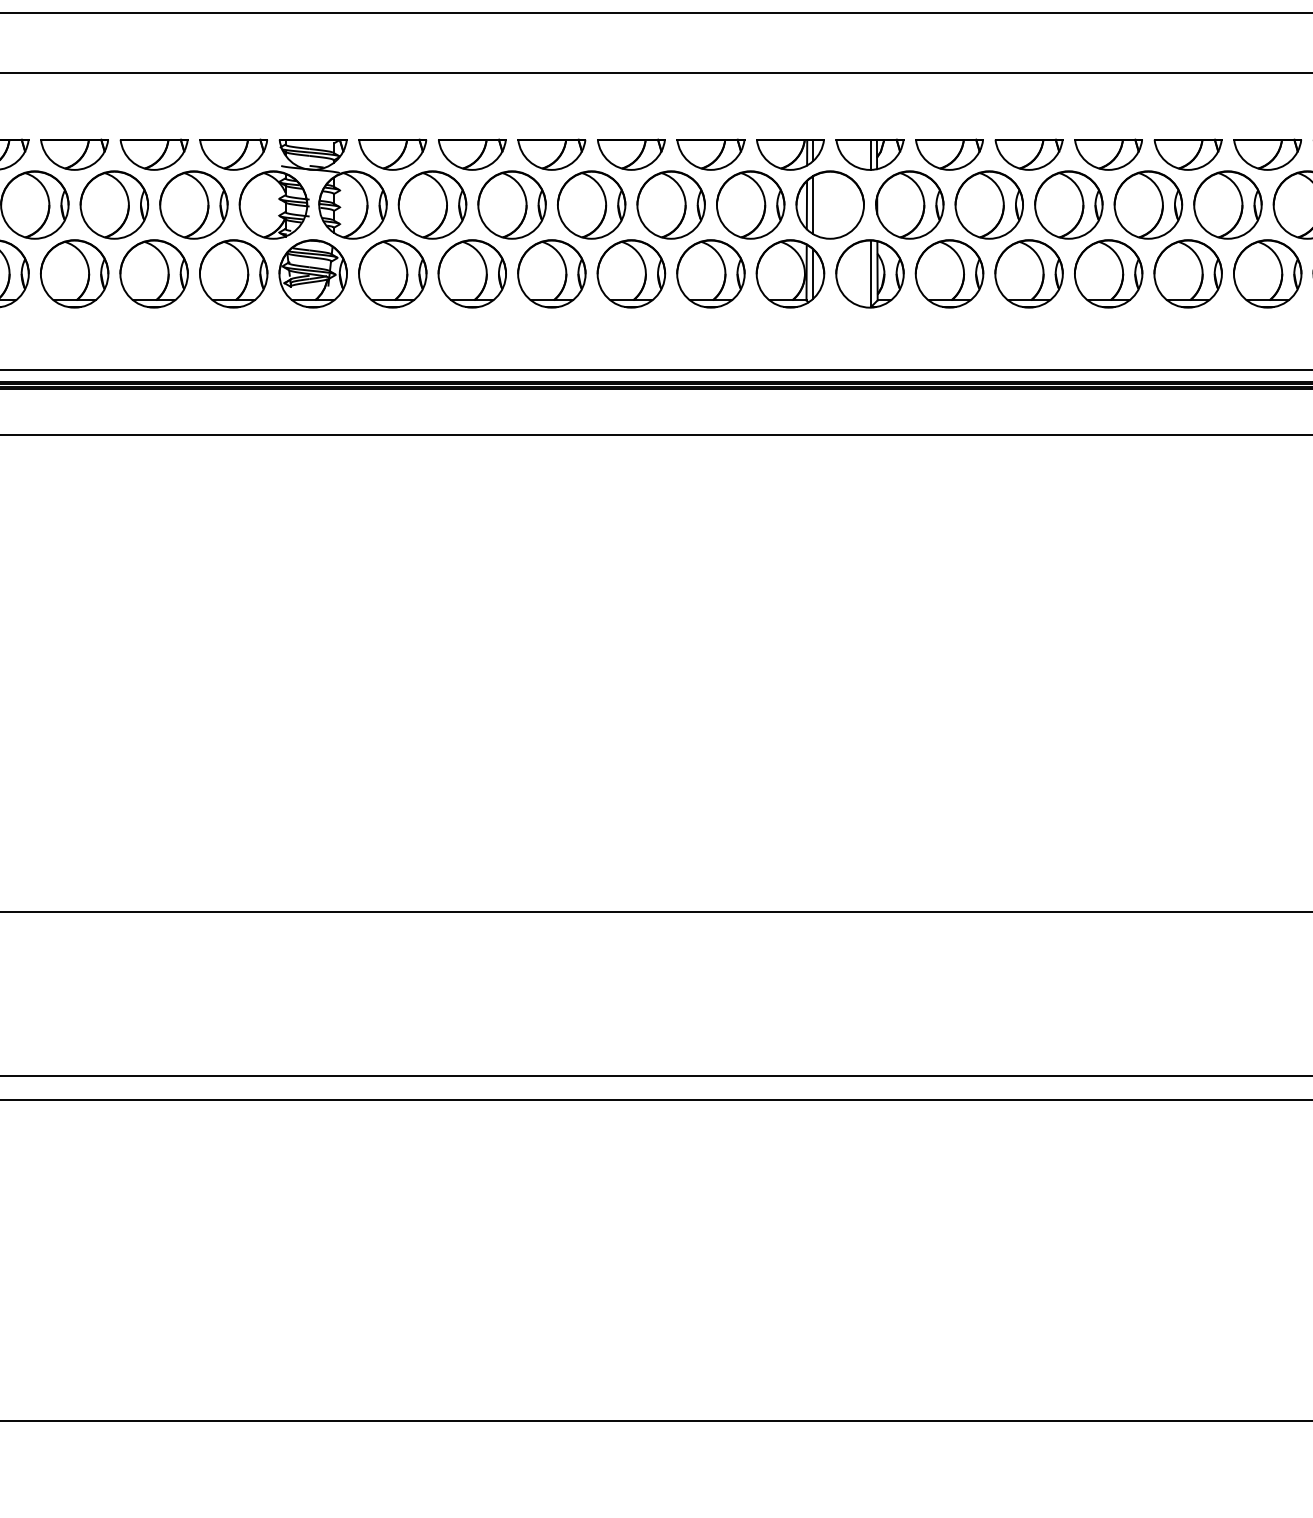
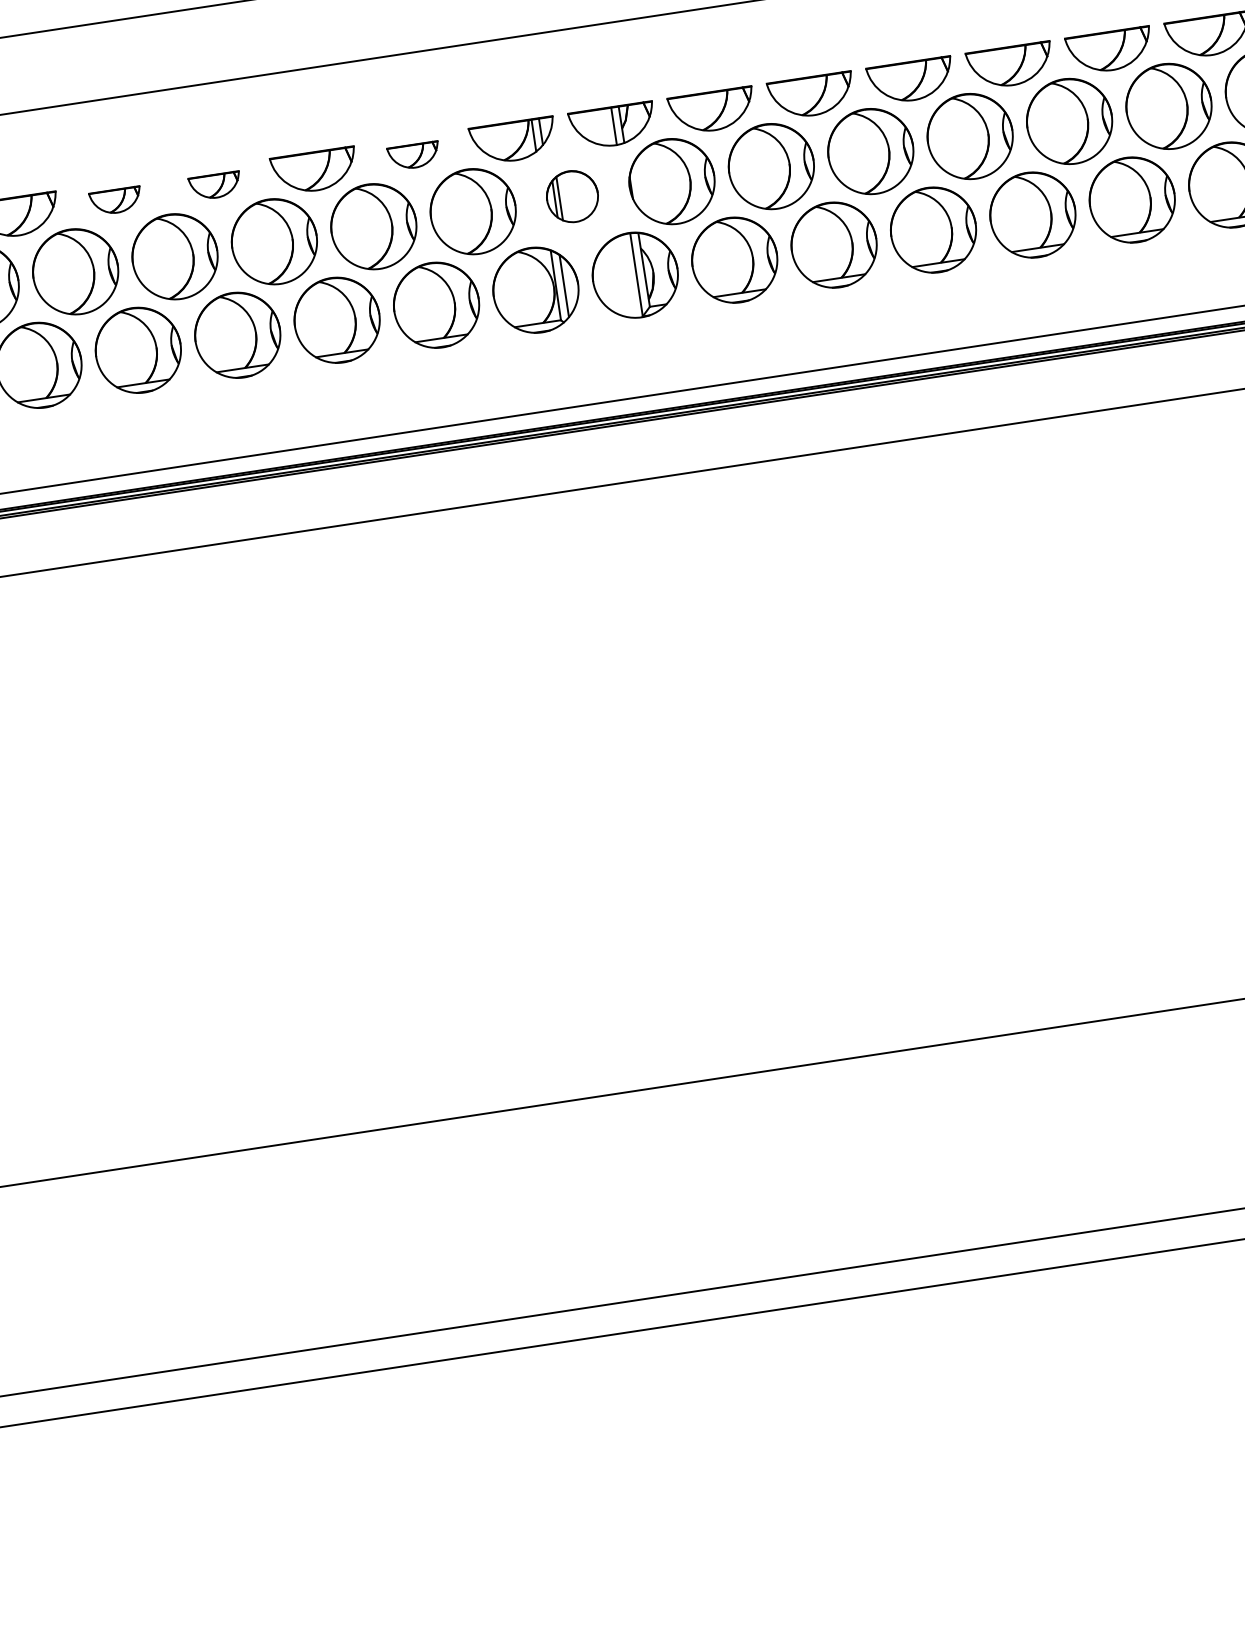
part: (472, 154) -> (116, 201), size x0.6
part: (551, 154) -> (214, 186), size x0.6
part: (710, 154) -> (413, 156), size x0.6
part: (829, 204) -> (571, 196), size x0.6

